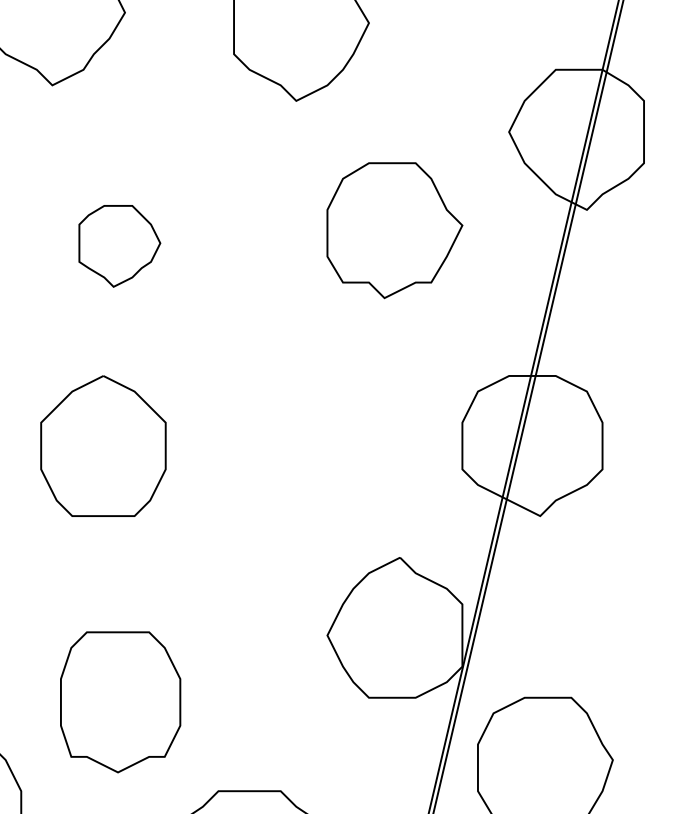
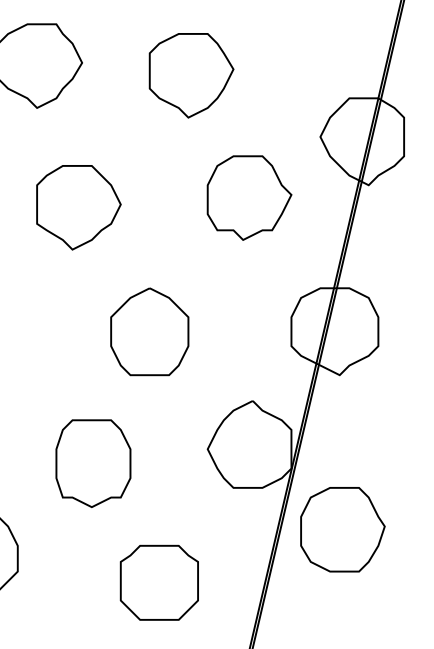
part: (119, 245) -> (78, 207), size x1.67
part: (102, 445) -> (149, 331), moved
part: (120, 701) -> (93, 463), moved

